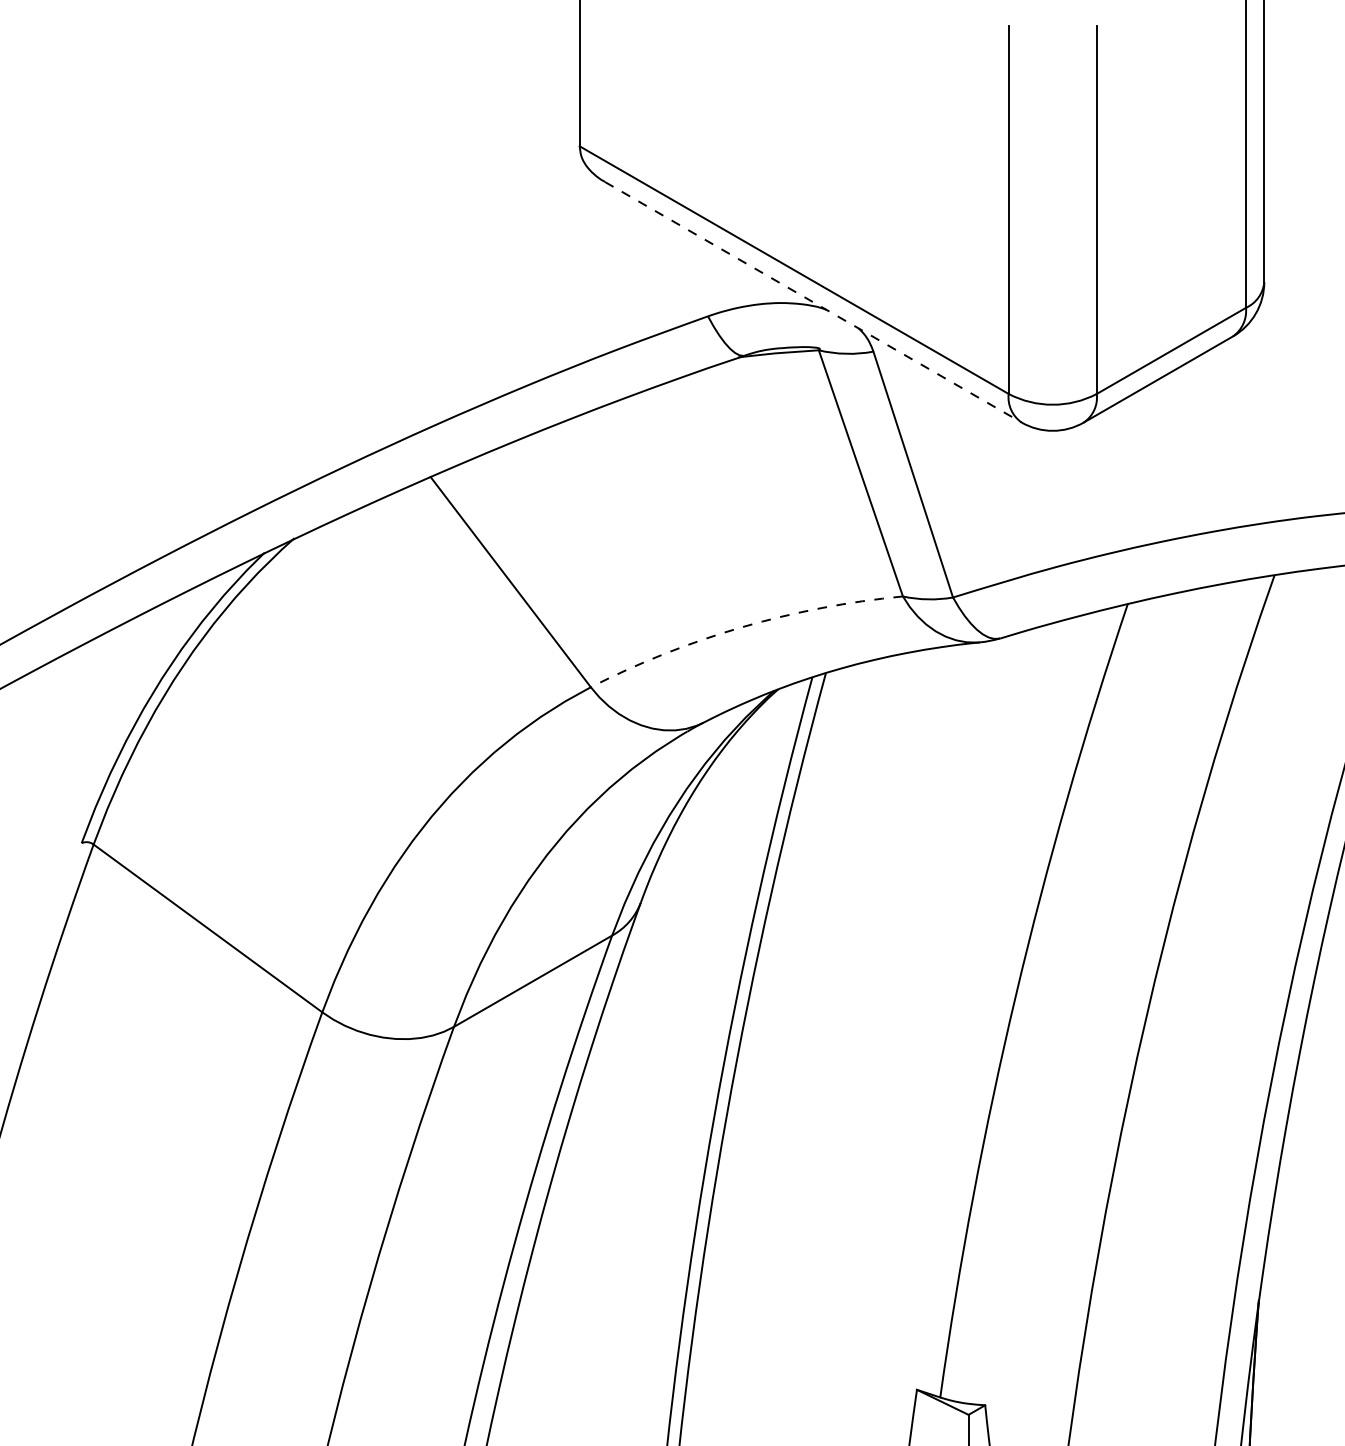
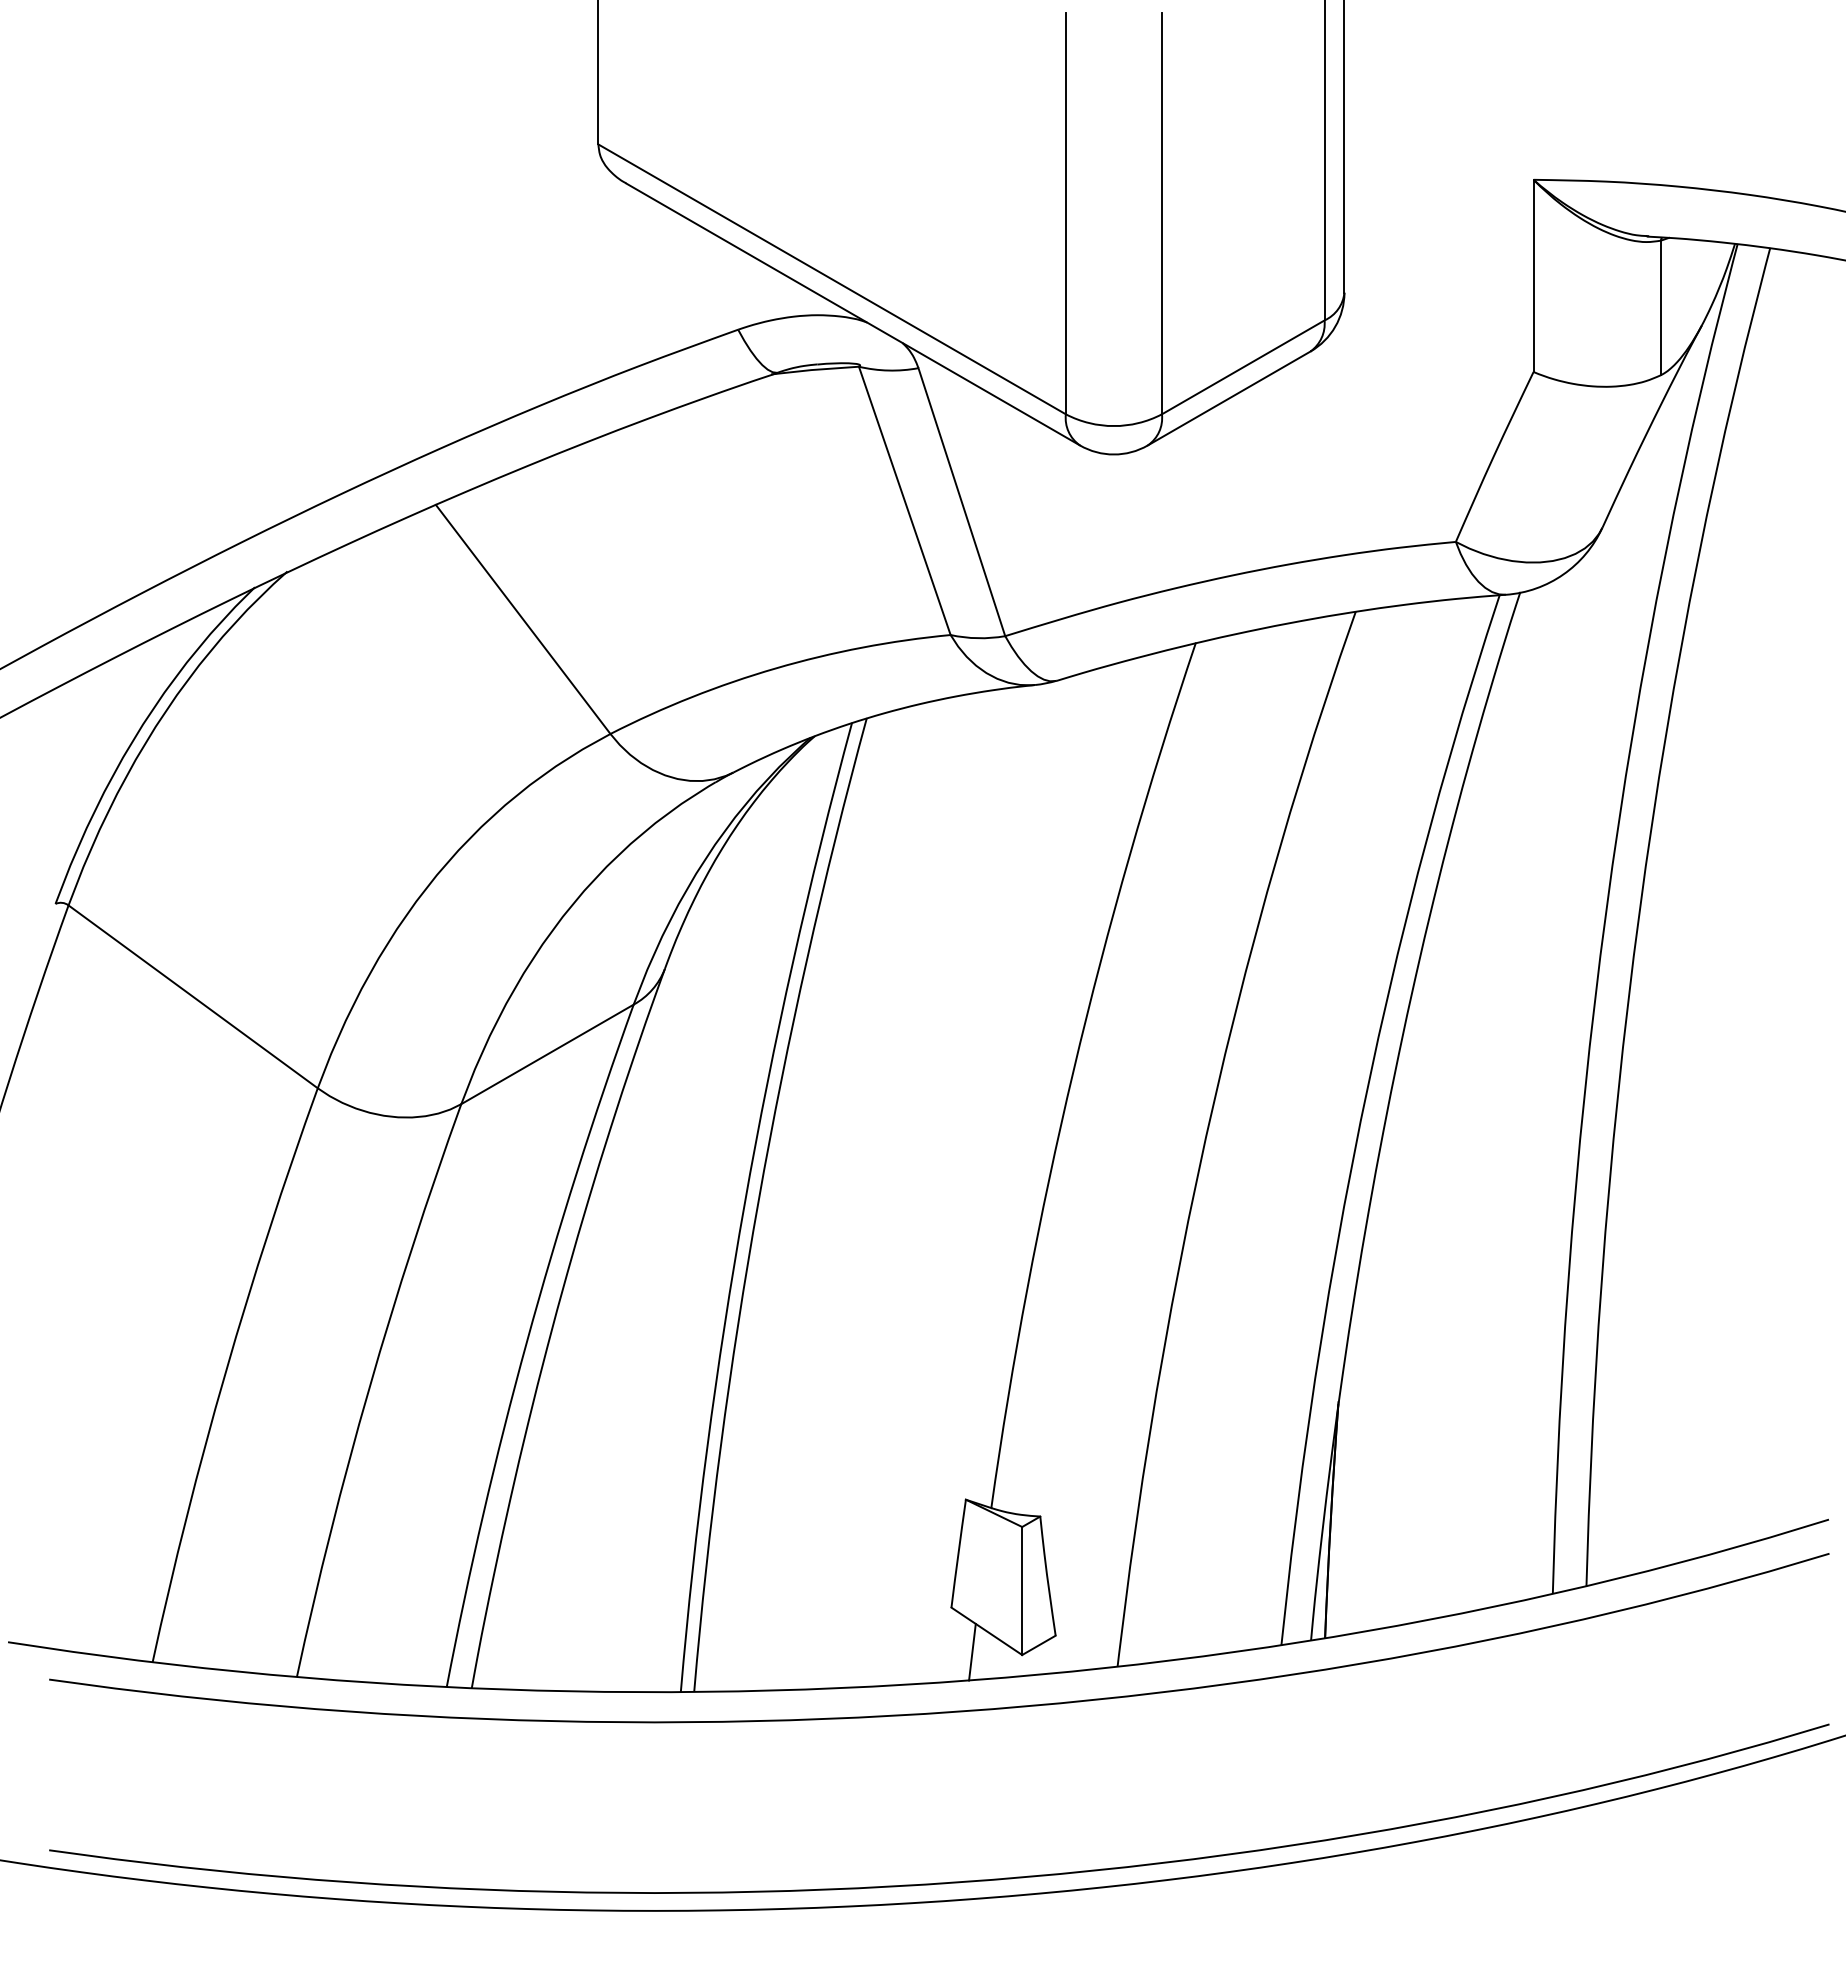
line: (813, 302) -> (853, 314), dashed -> solid
arc: (742, 627) -> (775, 668), dashed -> solid

